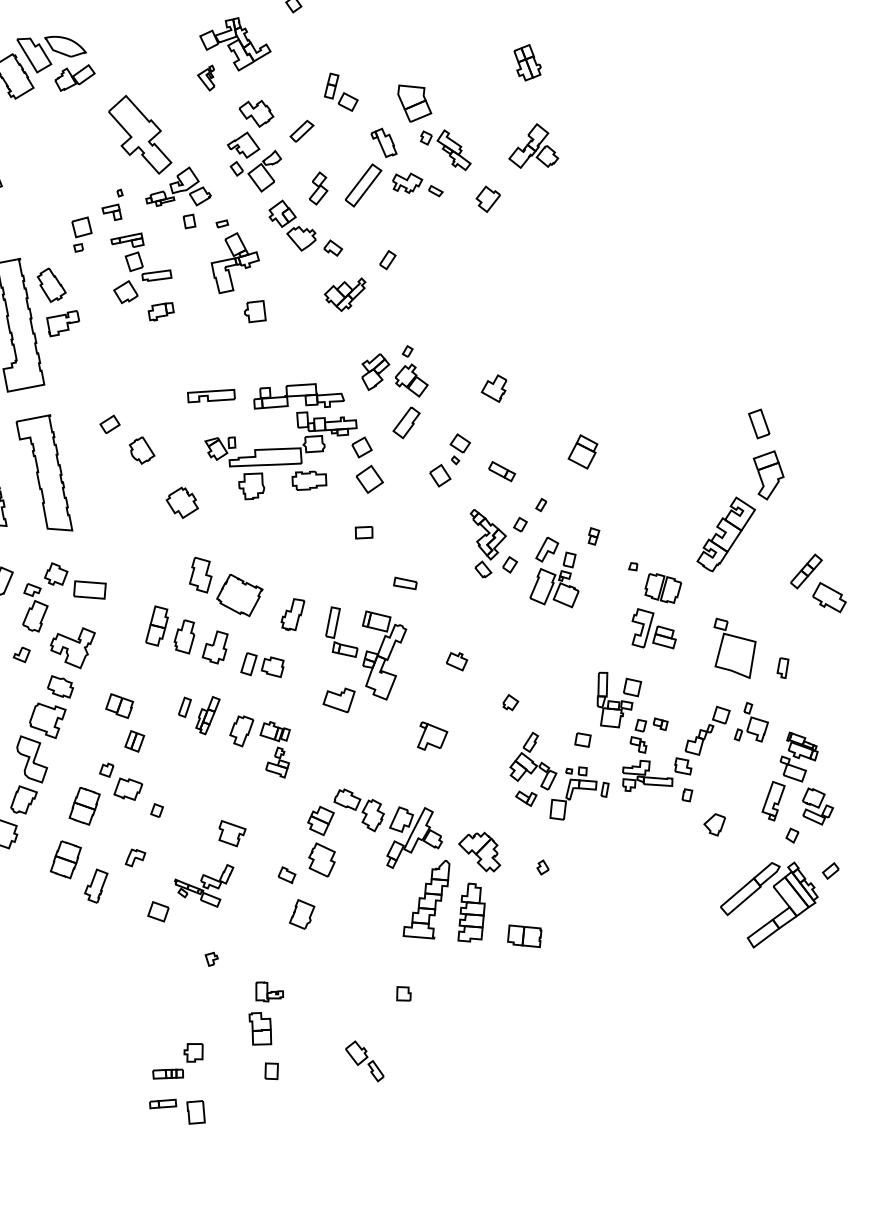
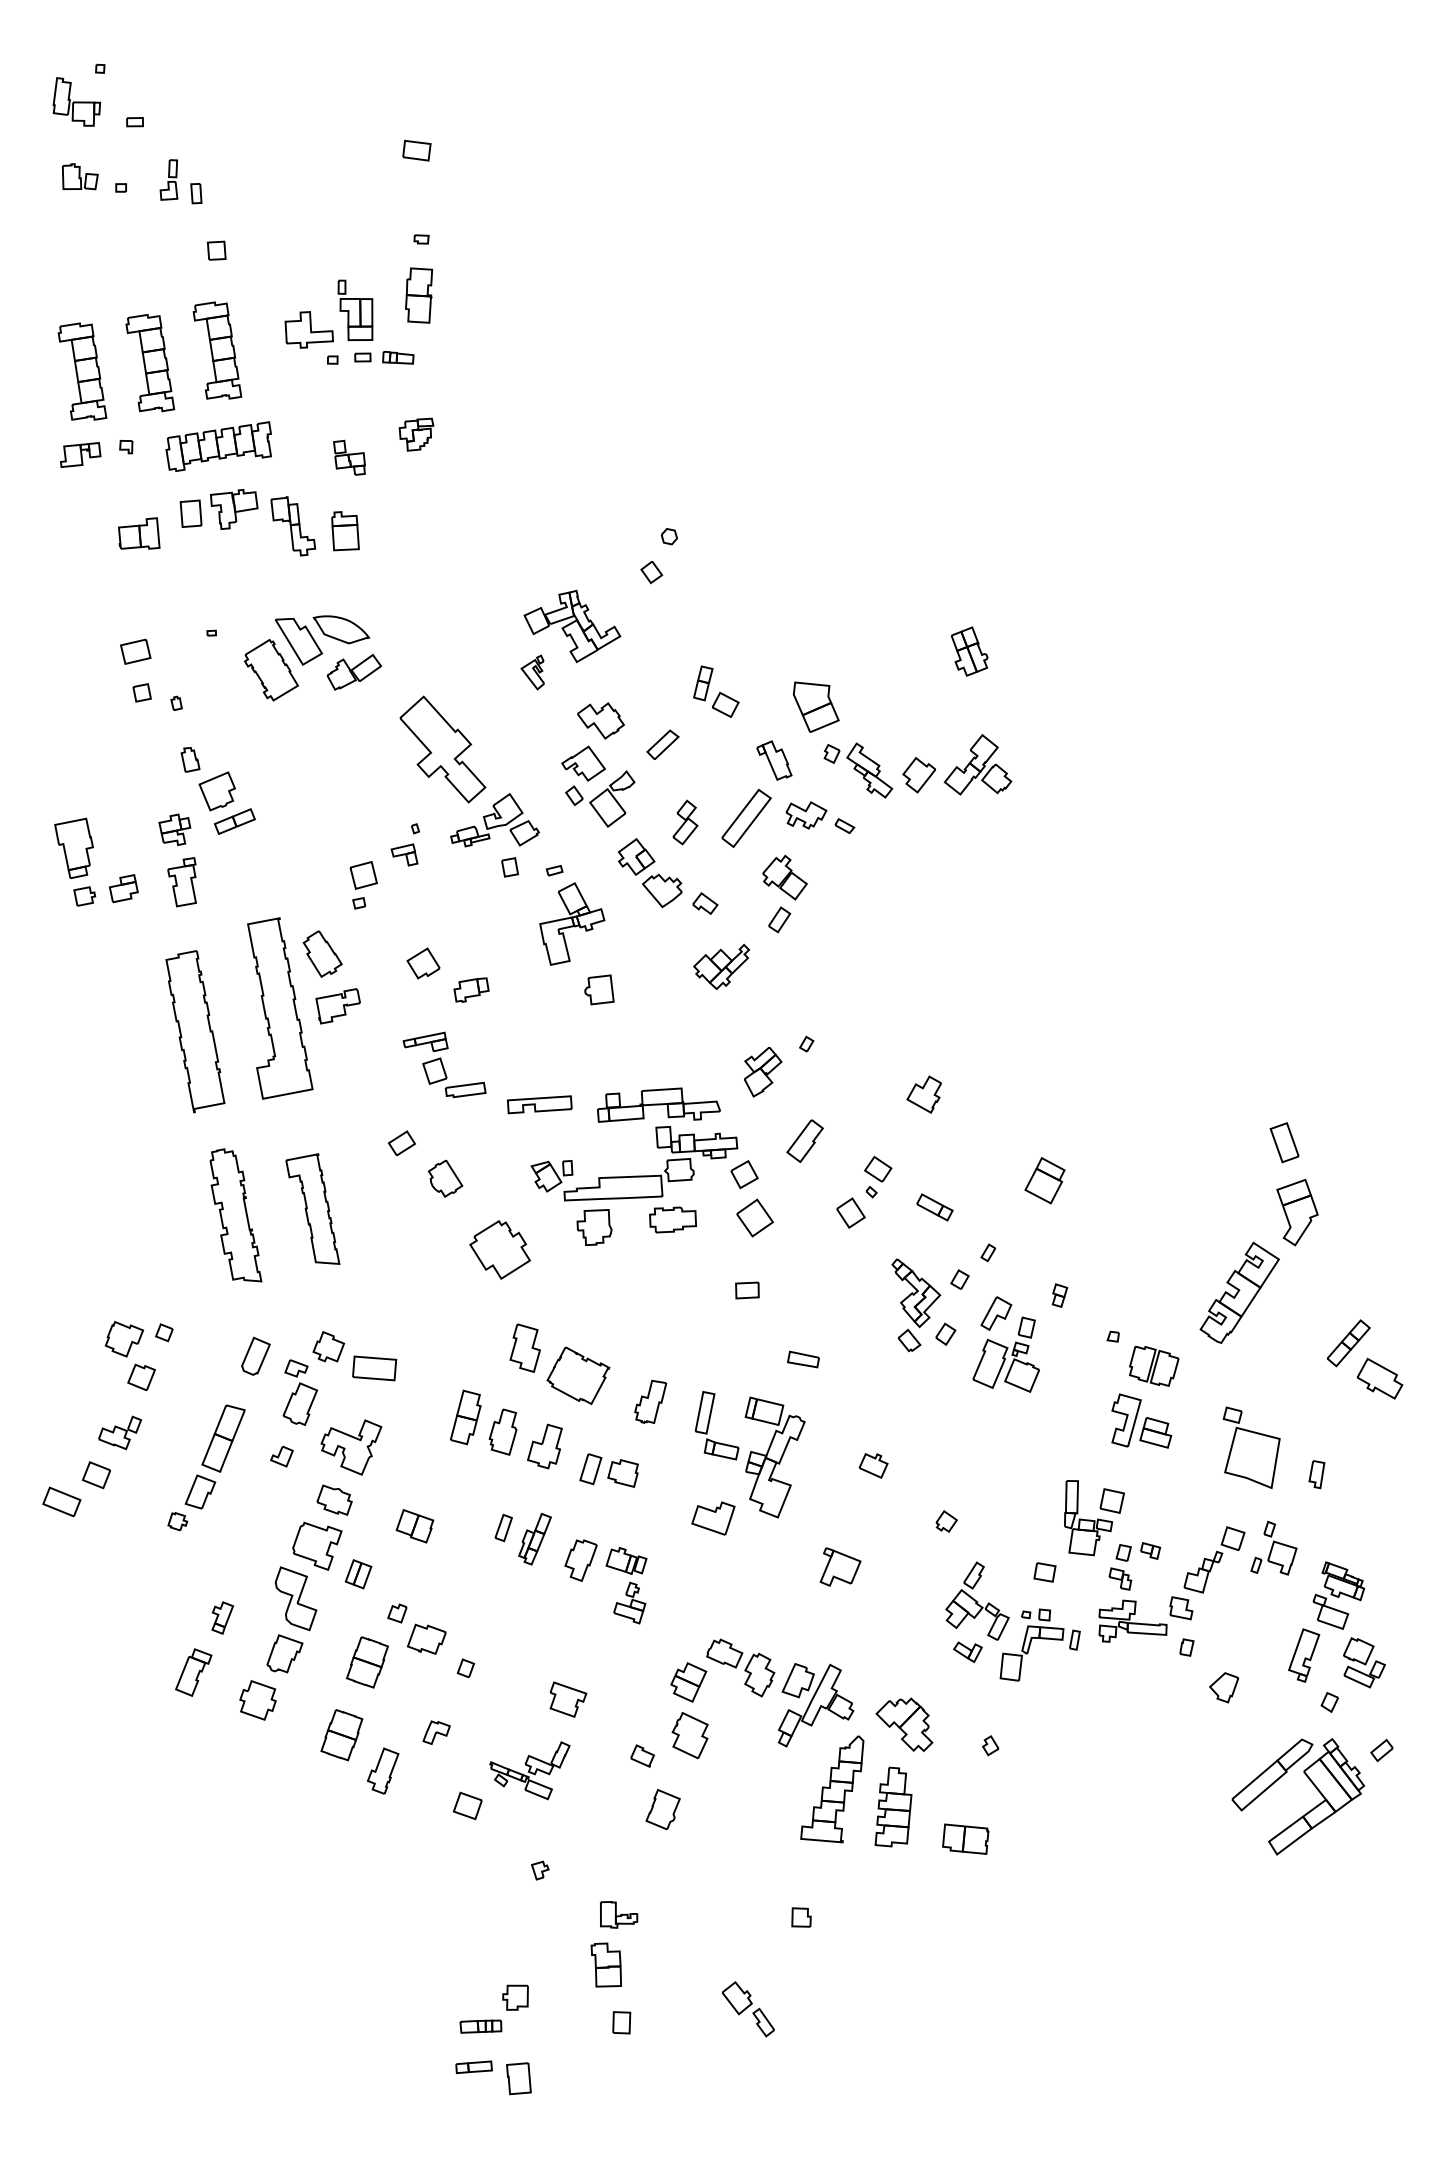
part: (487, 199) -> (918, 775), moved
part: (141, 256) -> (444, 1064), moved
part: (411, 380) -> (784, 877), moved
part: (44, 472) -> (312, 1208), size x0.7
part: (182, 502) -> (500, 1249), size x1.4
part: (134, 741) -> (358, 1574), moved

